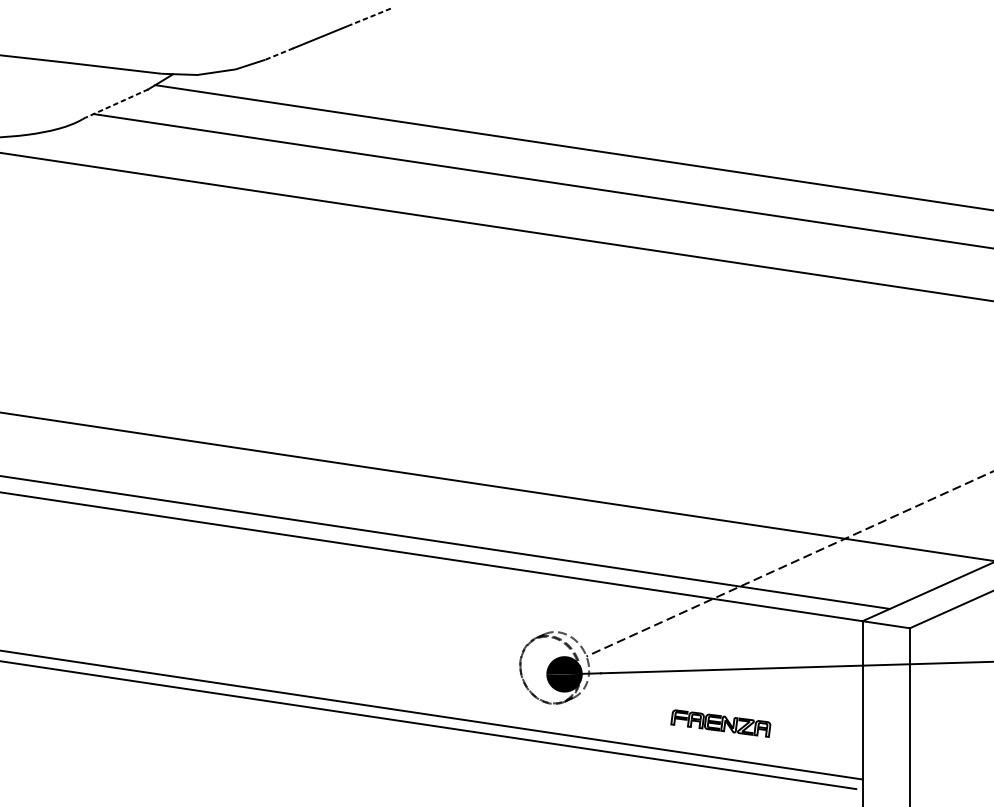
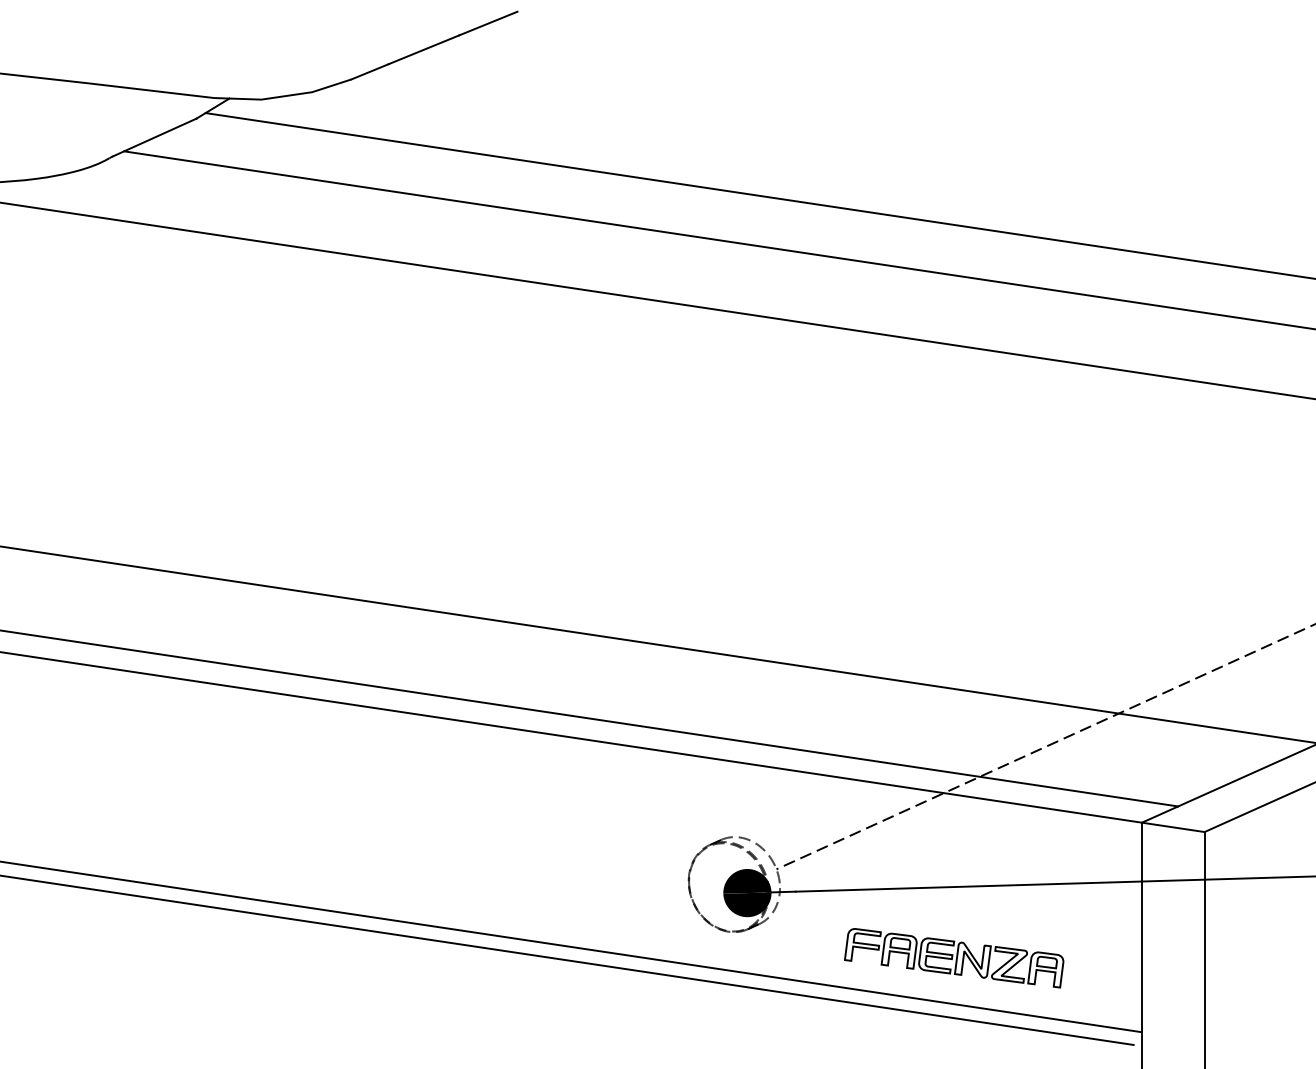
line: (368, 17) -> (488, 23), dashed -> solid
line: (279, 54) -> (369, 72), dashed -> solid
line: (116, 103) -> (154, 137), dashed -> solid
part: (720, 723) -> (954, 958), size x1.67

